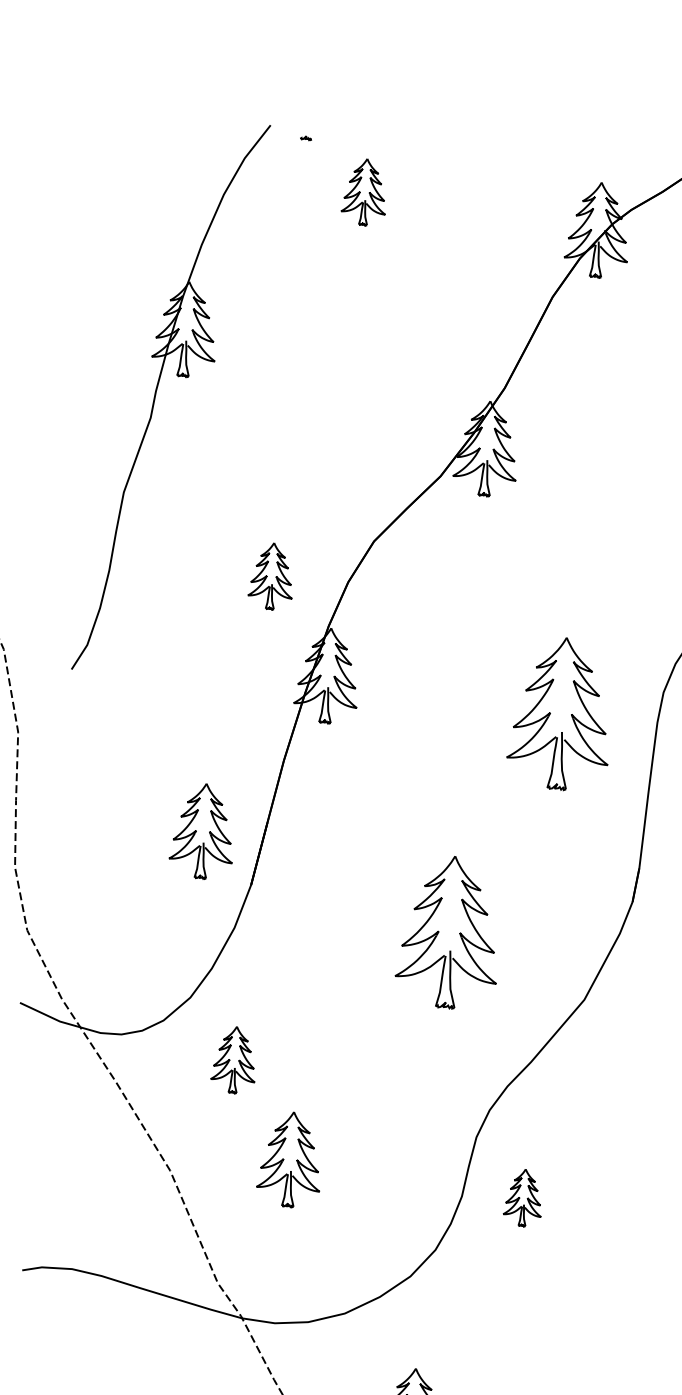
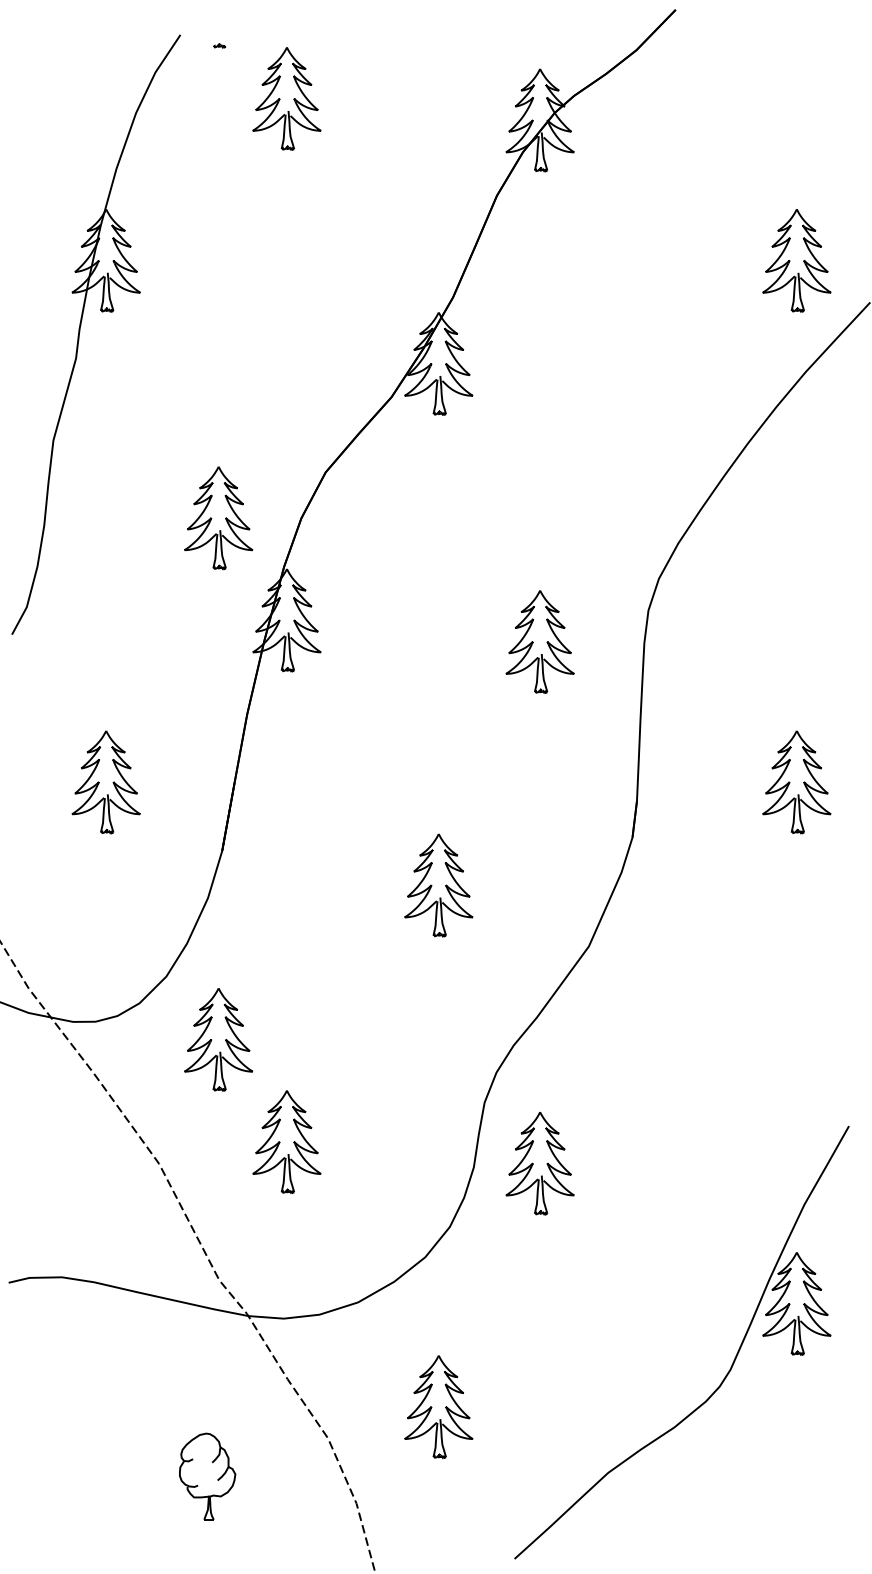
part: (364, 191) -> (286, 98), size x1.43
part: (271, 576) -> (218, 518), size x1.43
part: (560, 713) -> (539, 641), size x0.62
part: (202, 831) -> (105, 782), moved
part: (449, 932) -> (438, 885), size x0.62
part: (234, 1059) -> (218, 1039), size x1.43
part: (523, 1197) -> (539, 1163), size x1.67

